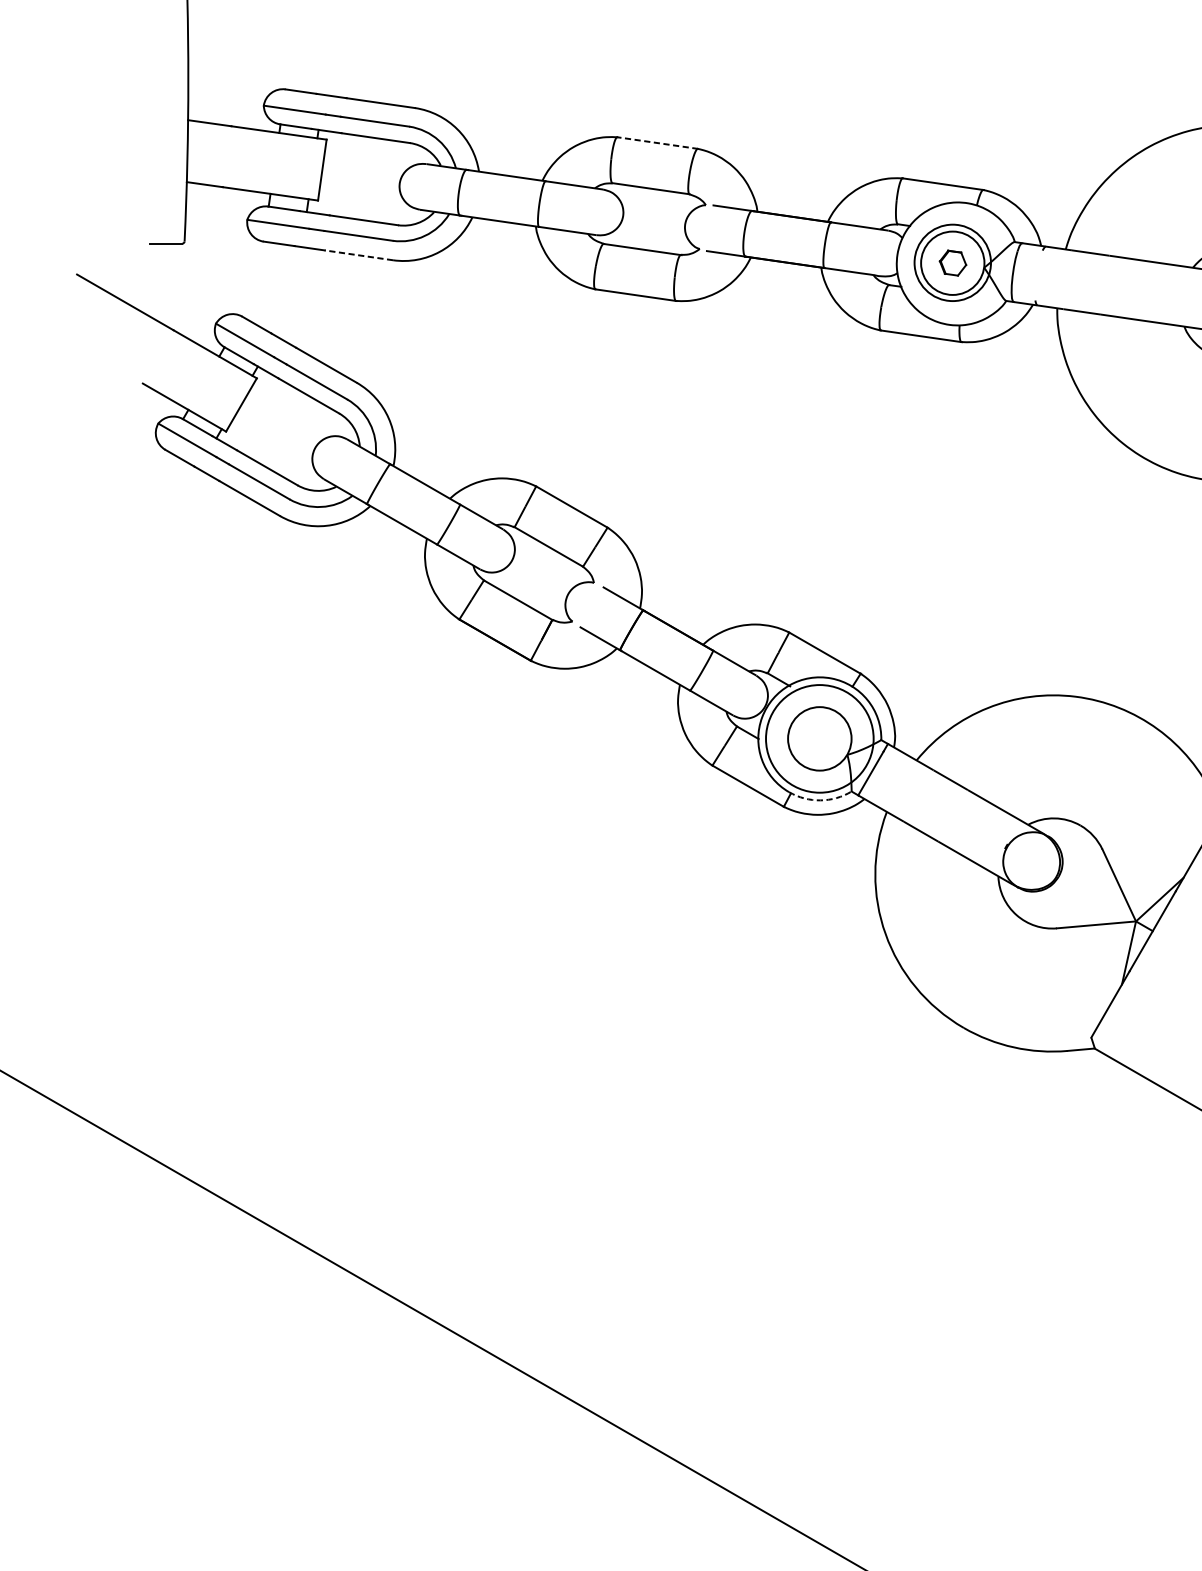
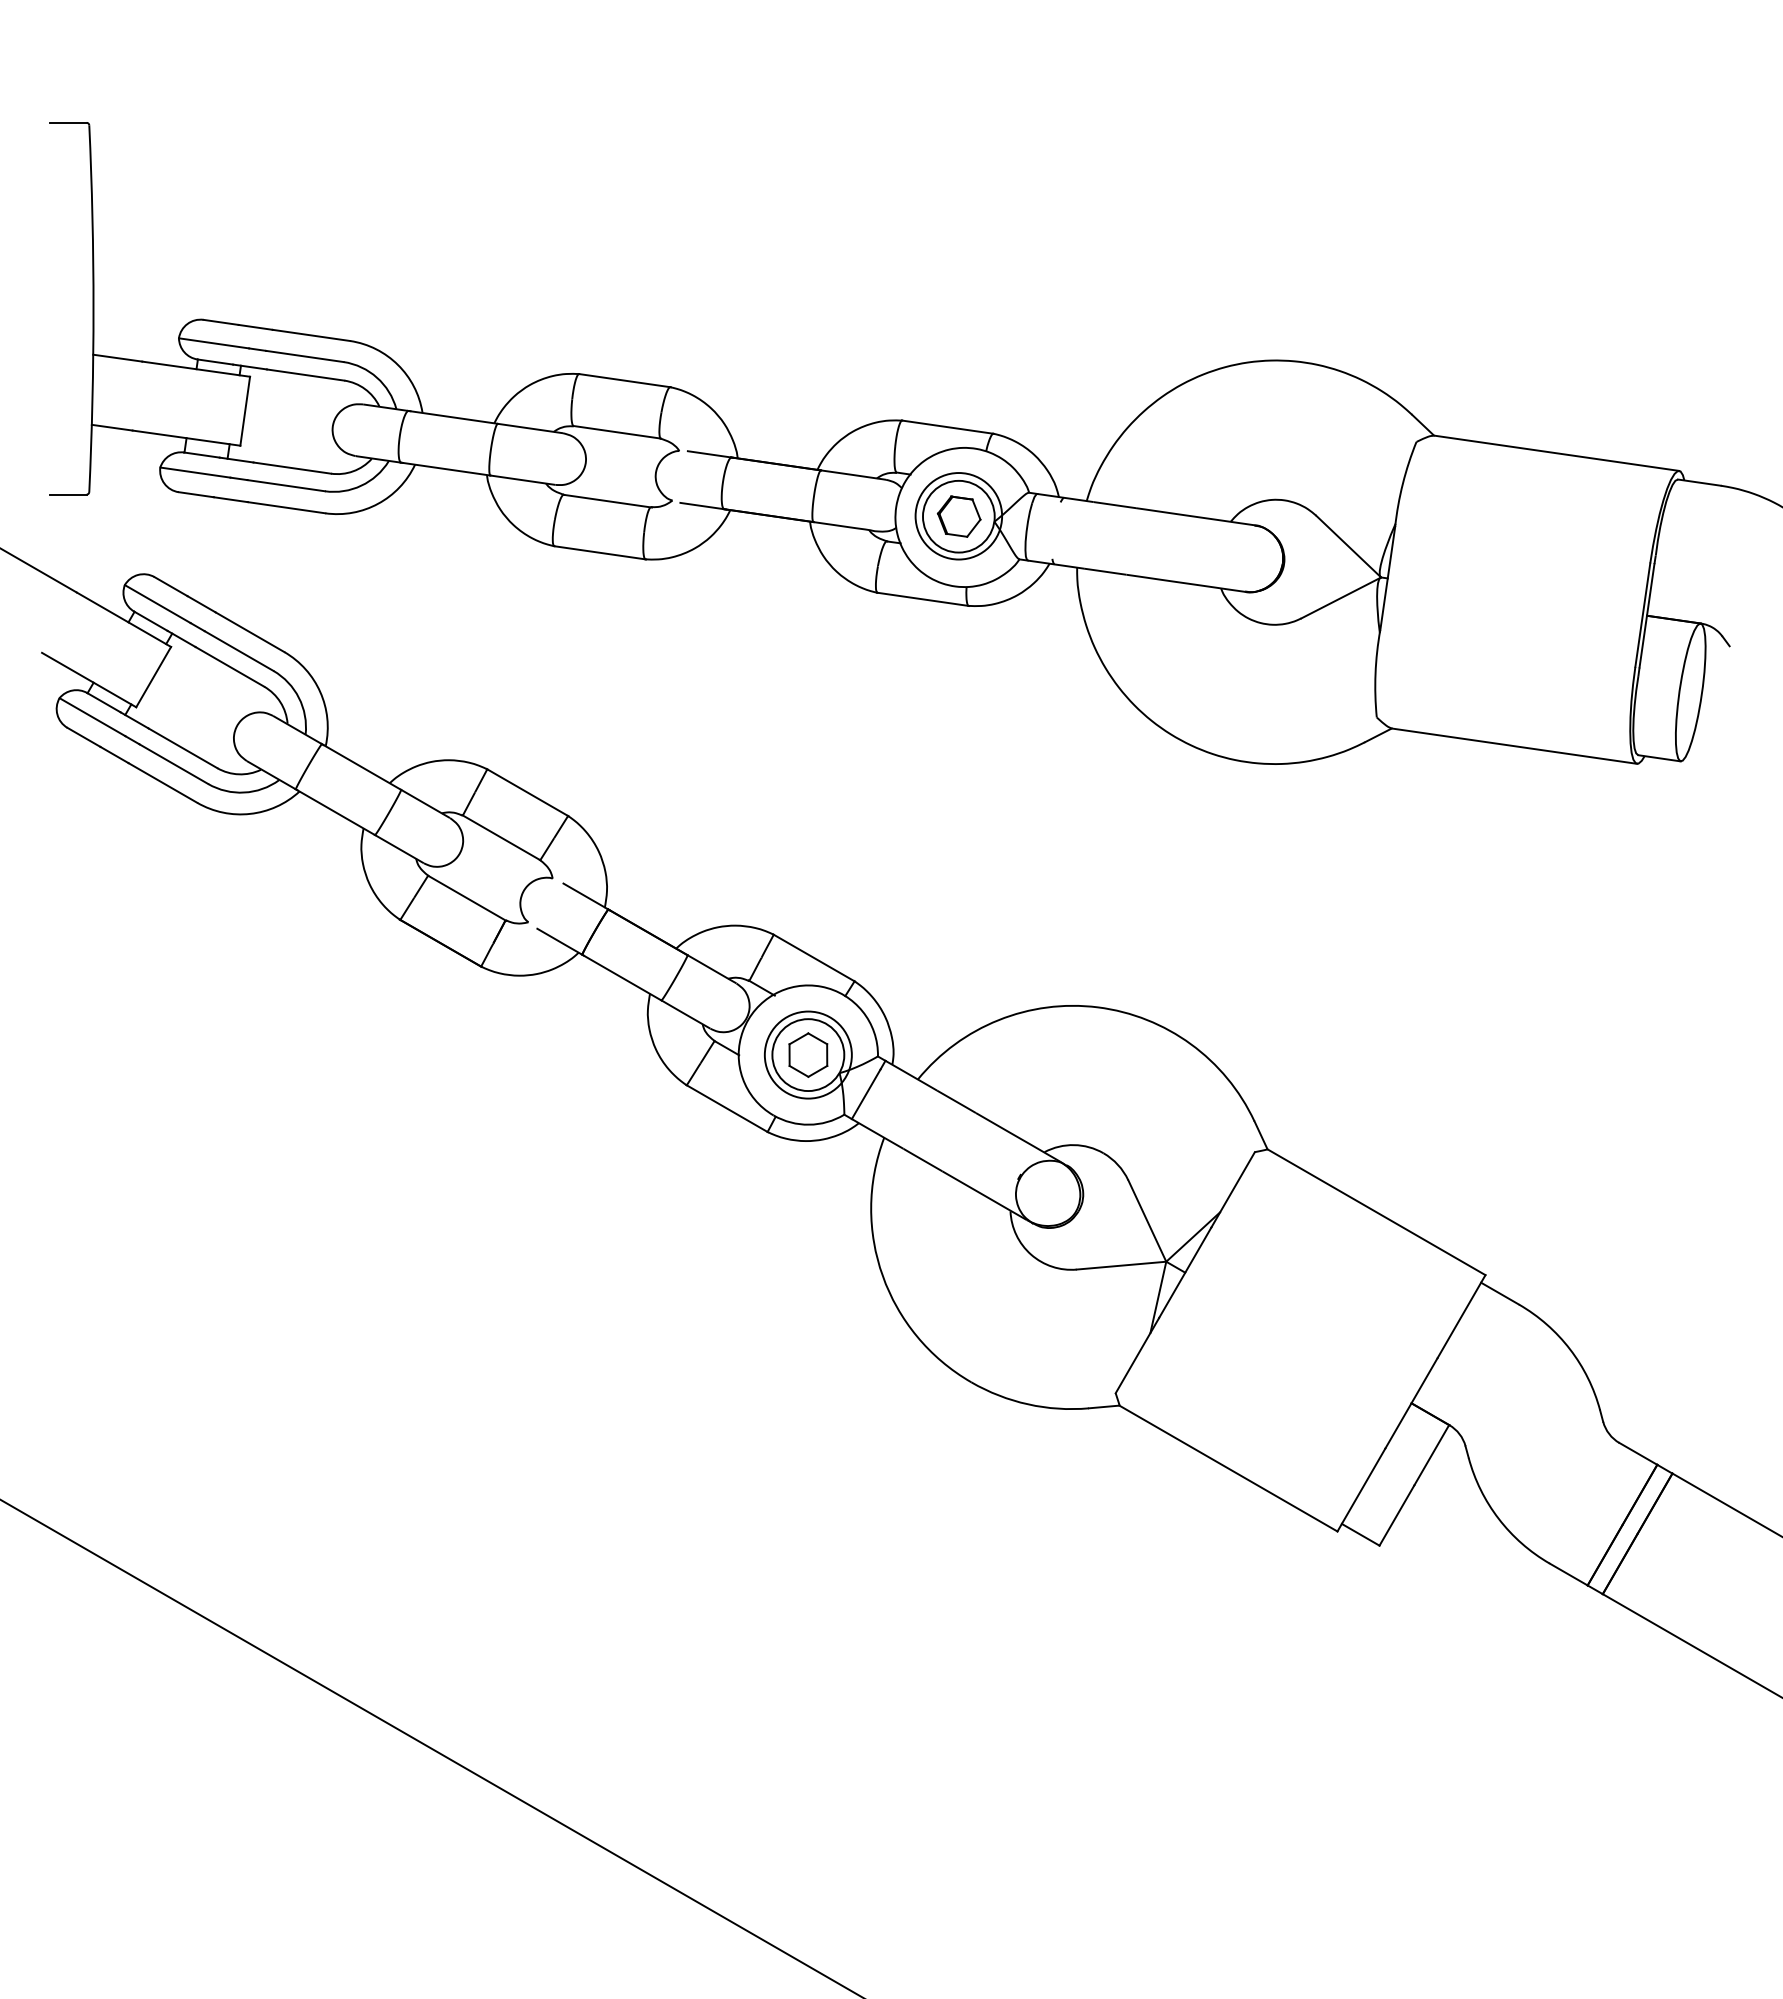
line: (657, 142) -> (624, 380), dashed -> solid
line: (358, 255) -> (286, 507), dashed -> solid
part: (952, 263) -> (958, 516), size x1.43
circle: (819, 738) -> (807, 1054), size x0.71
part: (819, 738) -> (808, 1054), added
arc: (820, 800) -> (809, 1124), dashed -> solid

